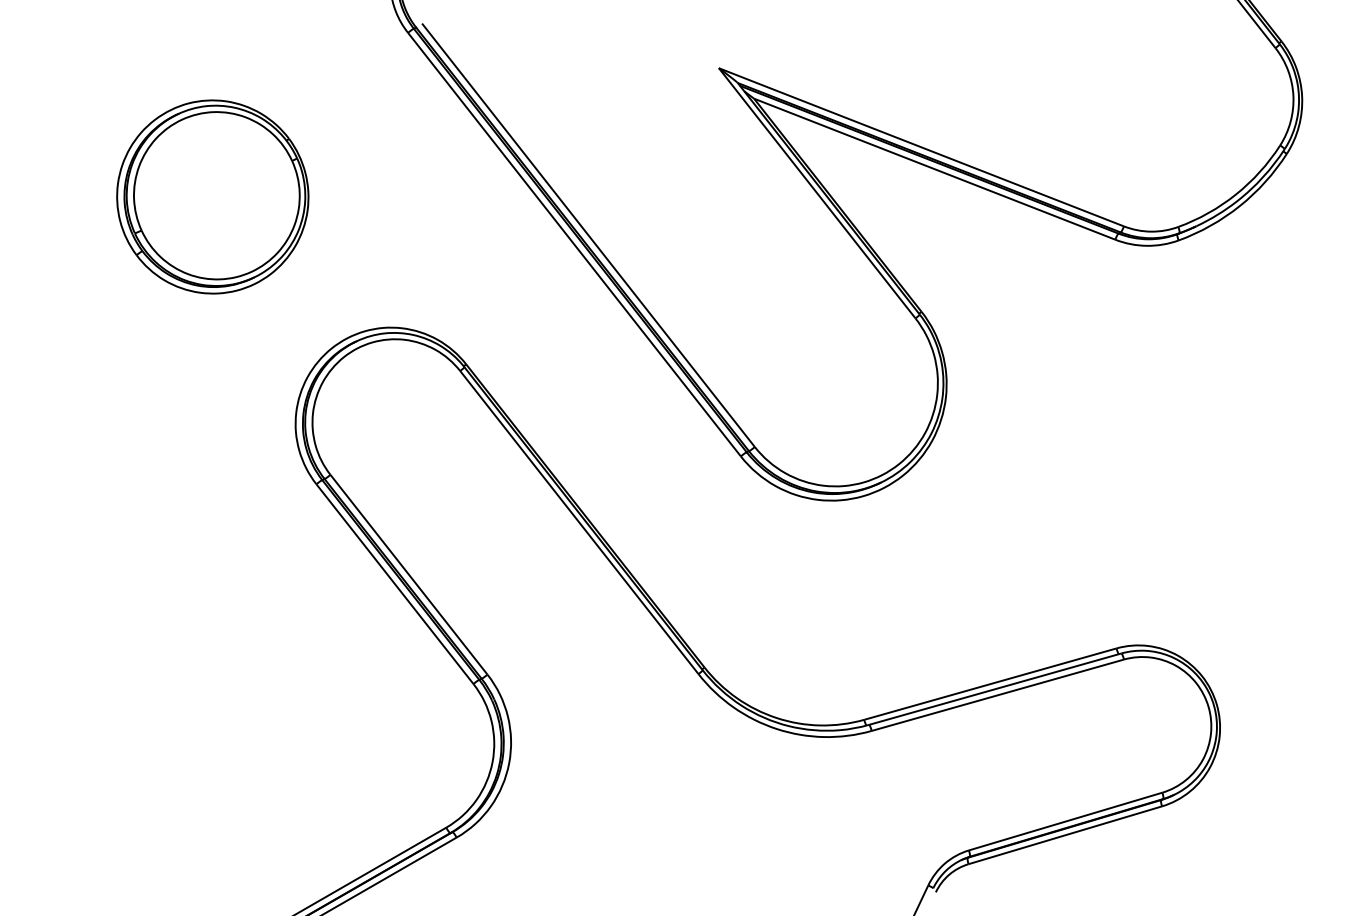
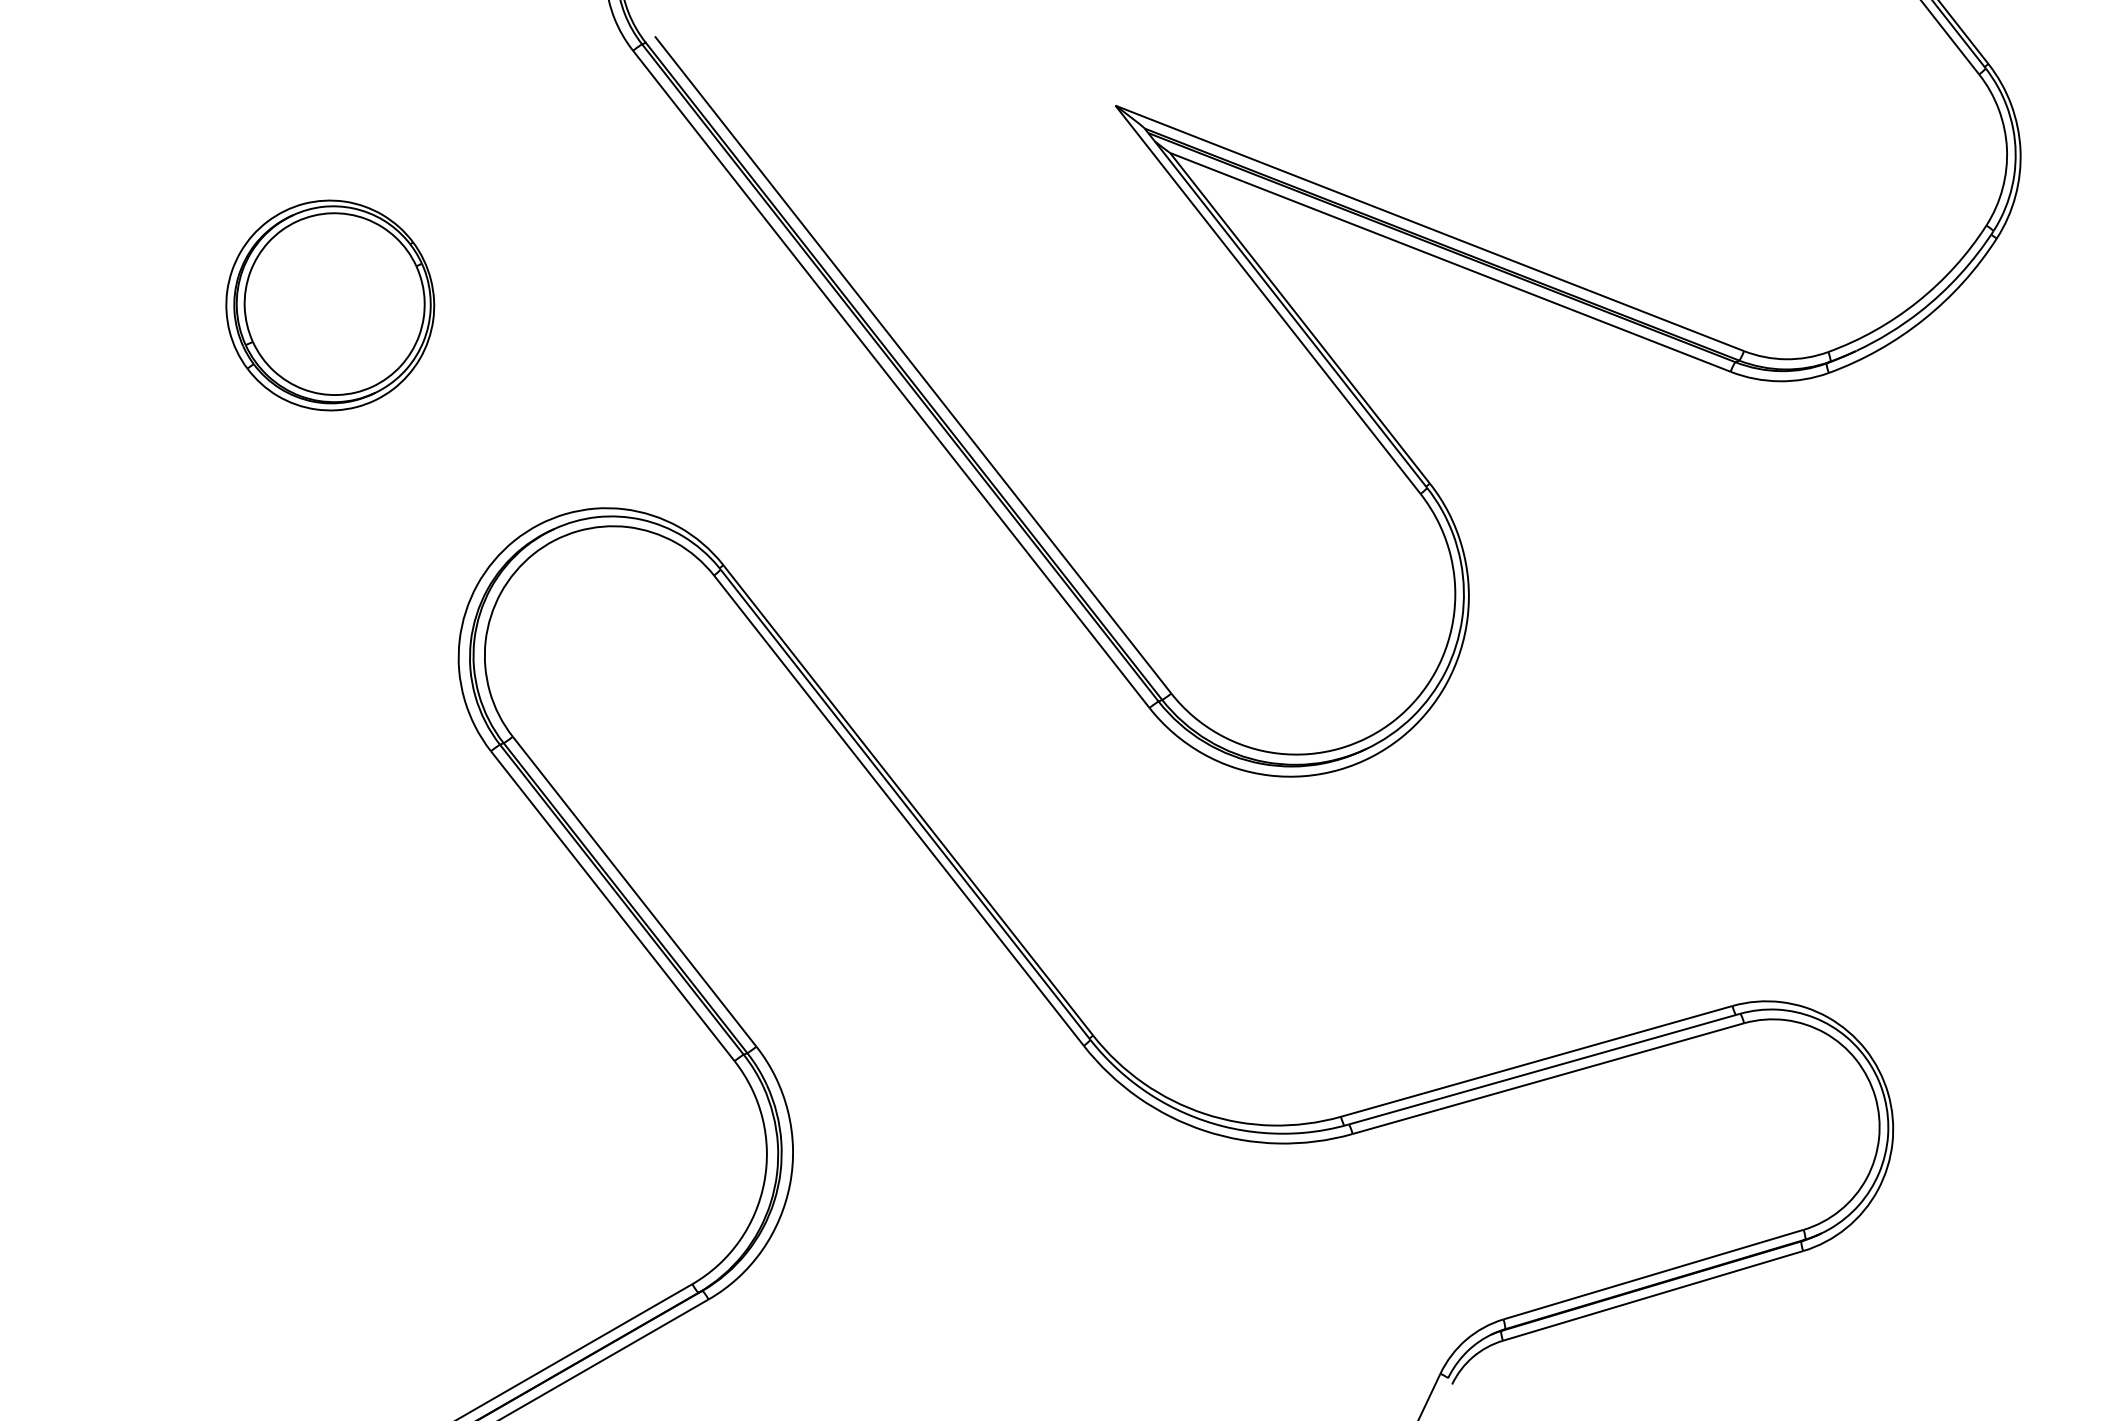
part: (212, 196) -> (329, 304), size x0.7

